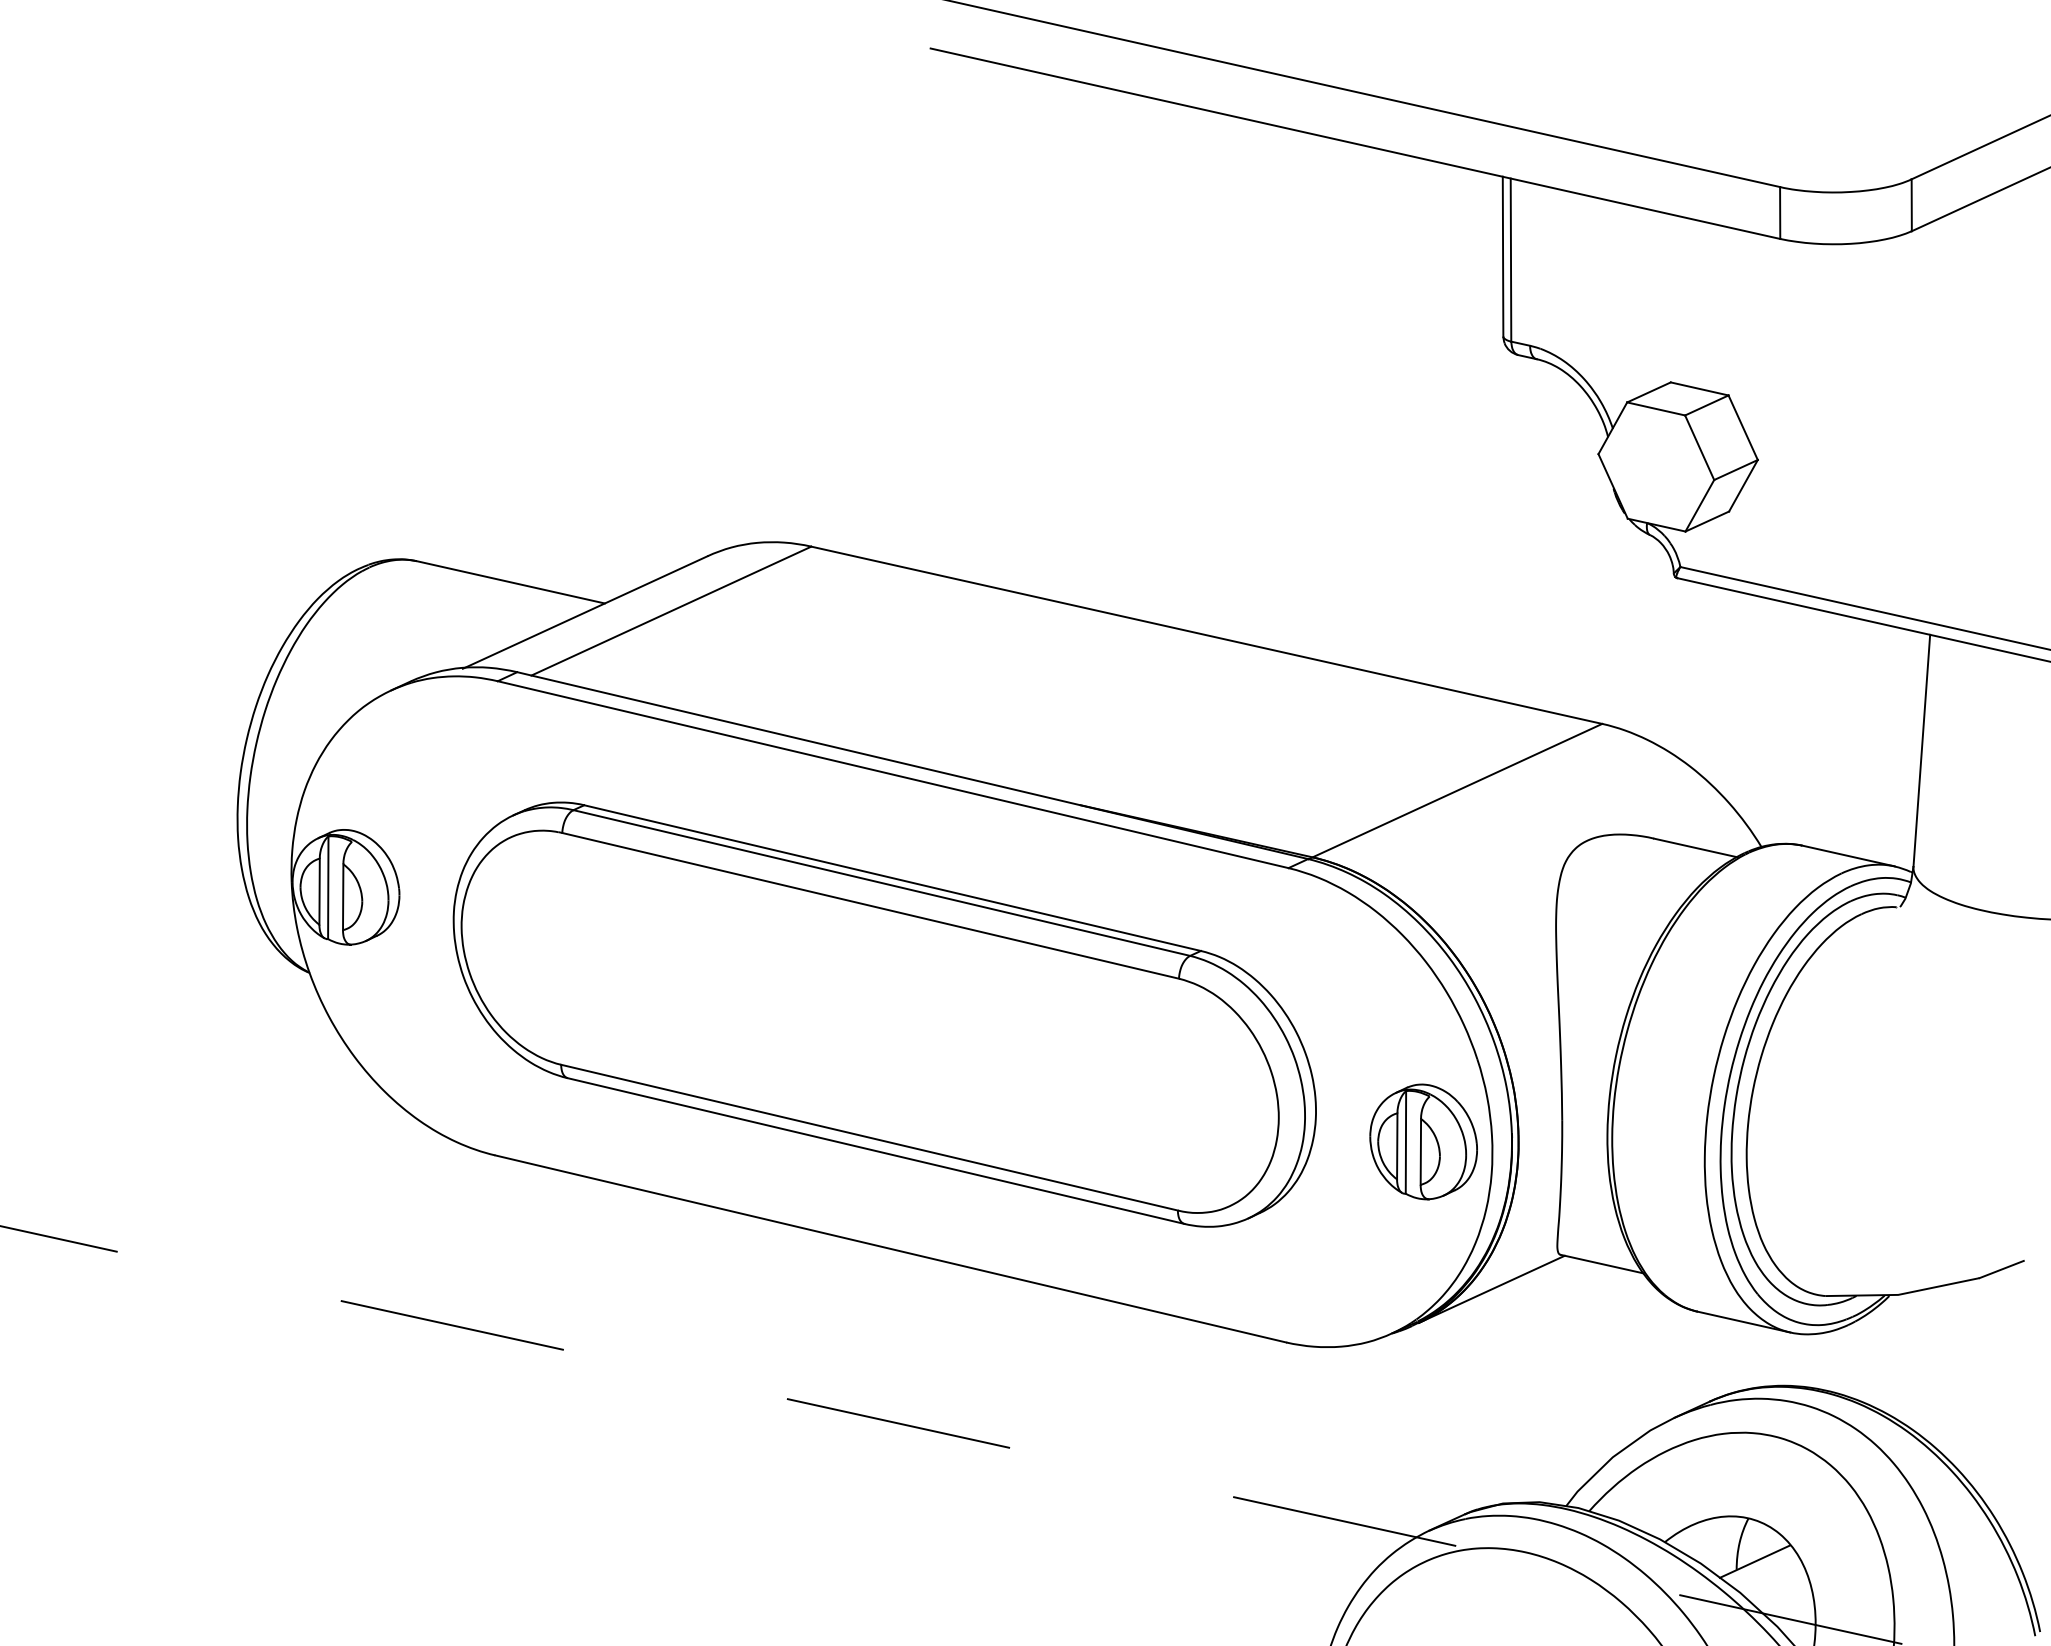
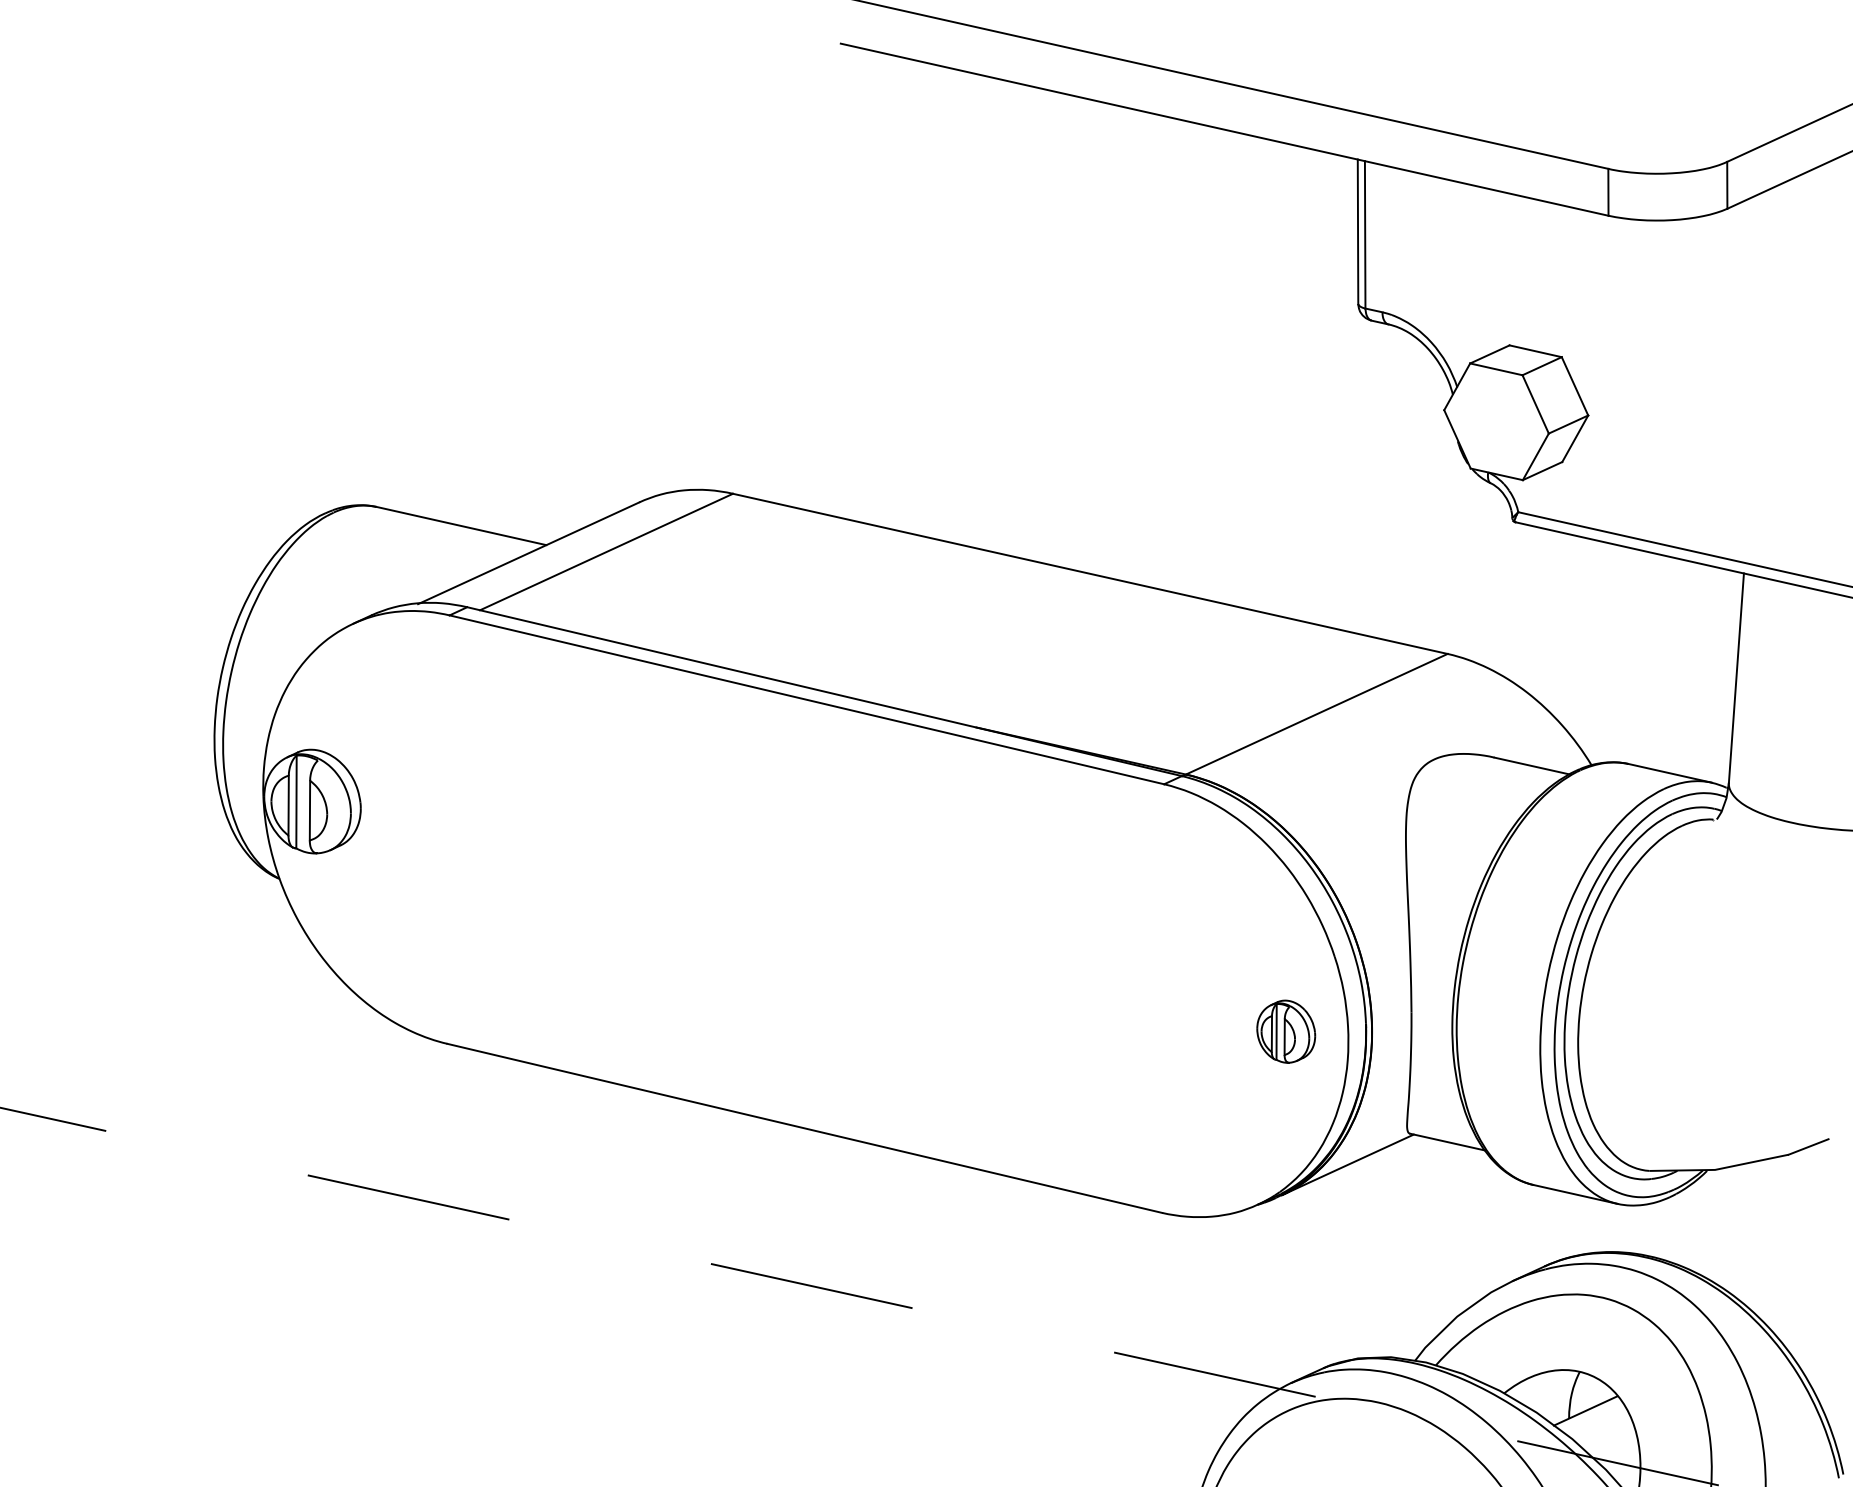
part: (884, 1014) -> (799, 916), removed
part: (1423, 1141) -> (1286, 1031), size x0.6

